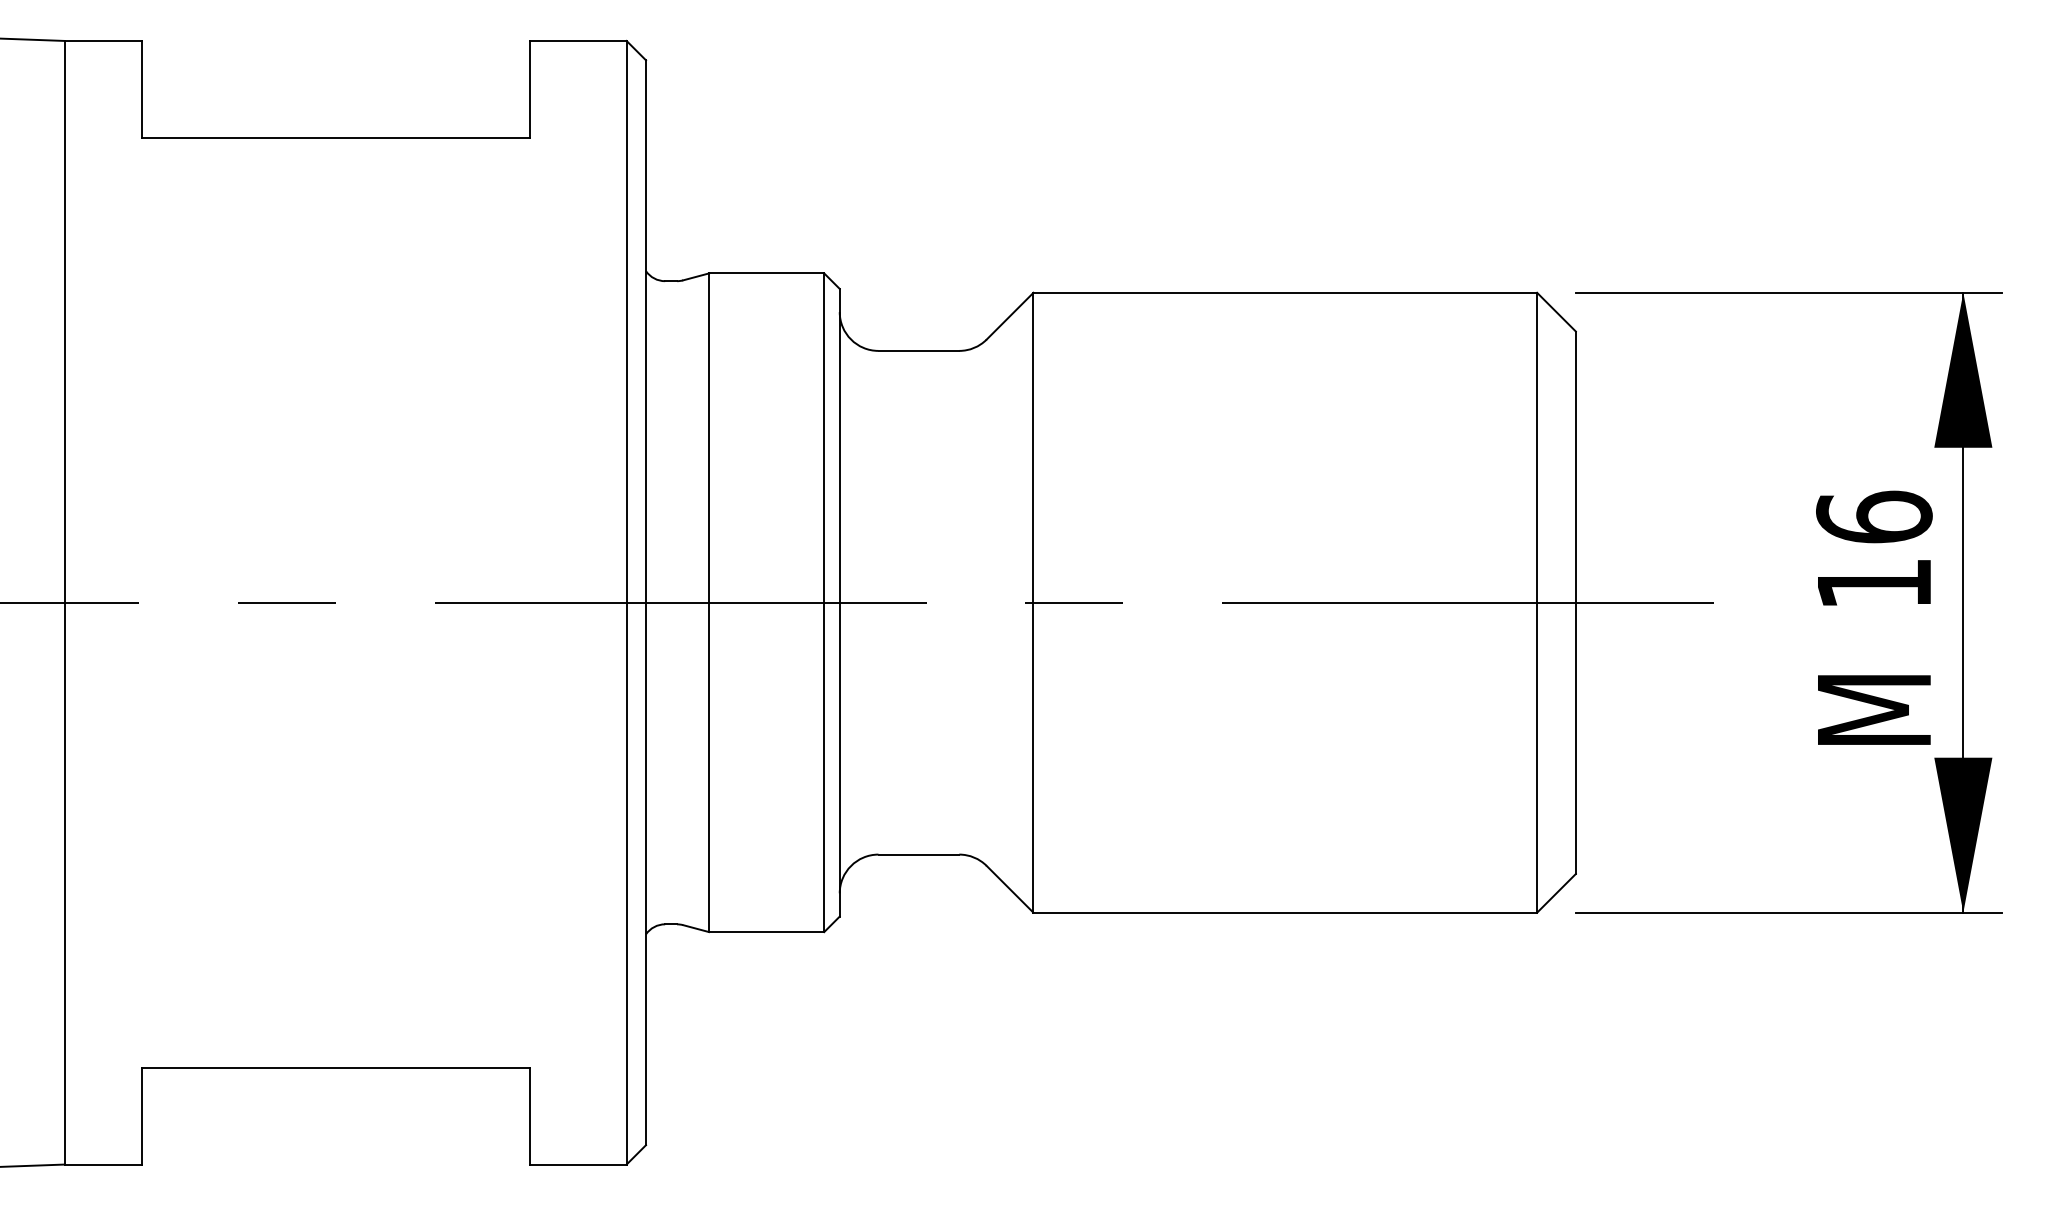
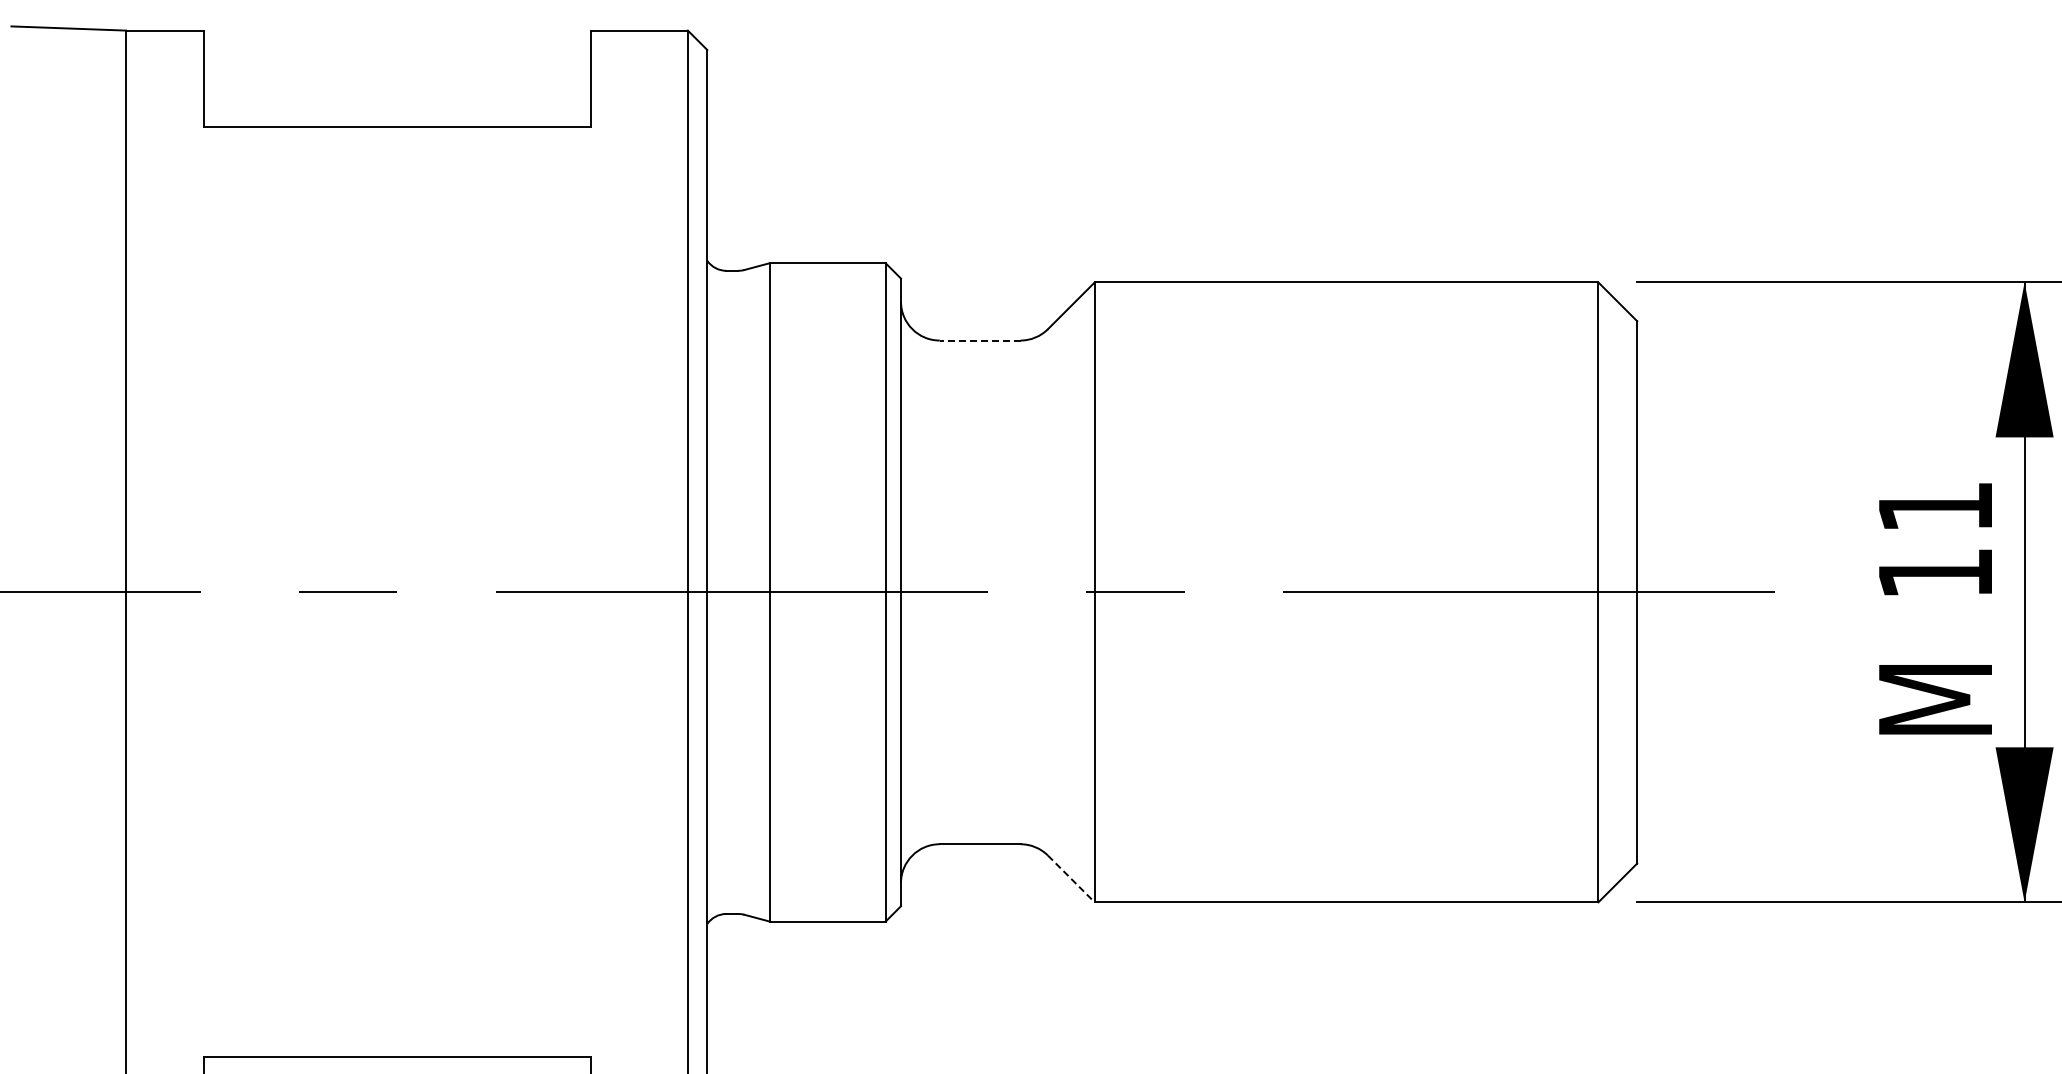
line: (918, 350) -> (979, 340), solid -> dashed
text: (1874, 516) -> (1935, 506), 16 -> 11
line: (1010, 889) -> (1071, 879), solid -> dashed

